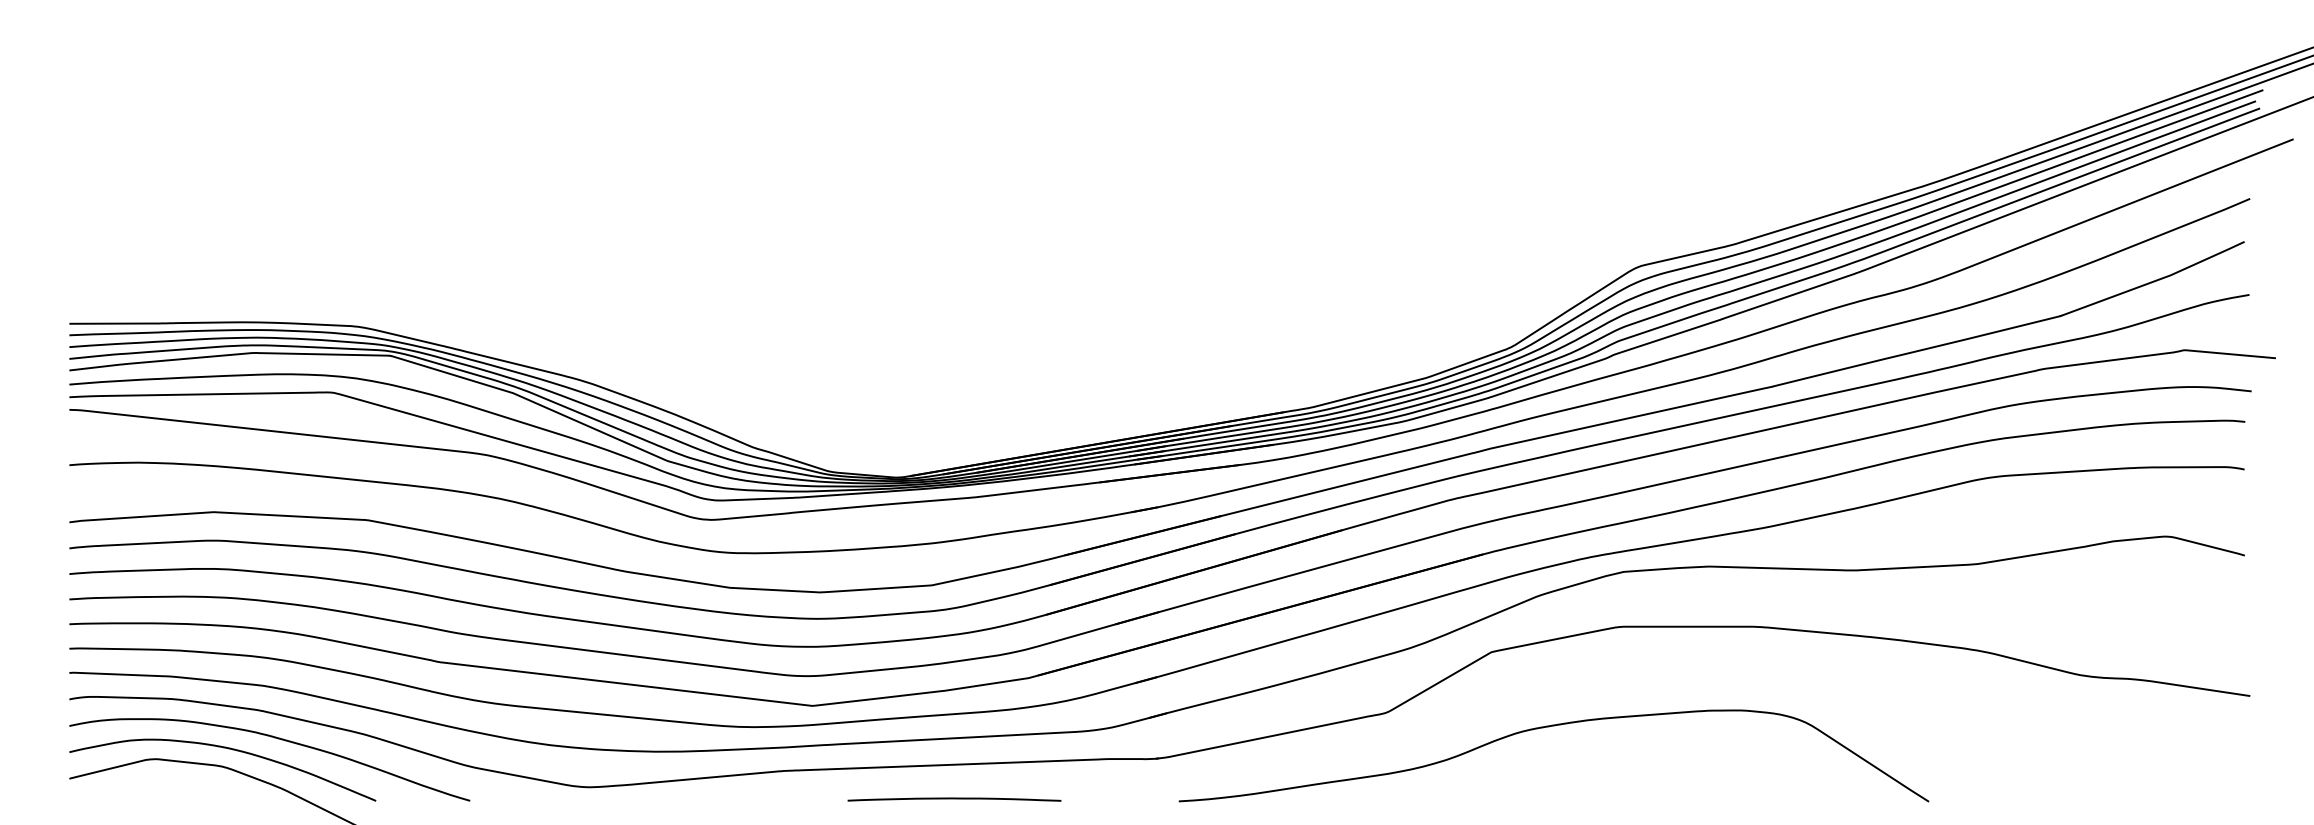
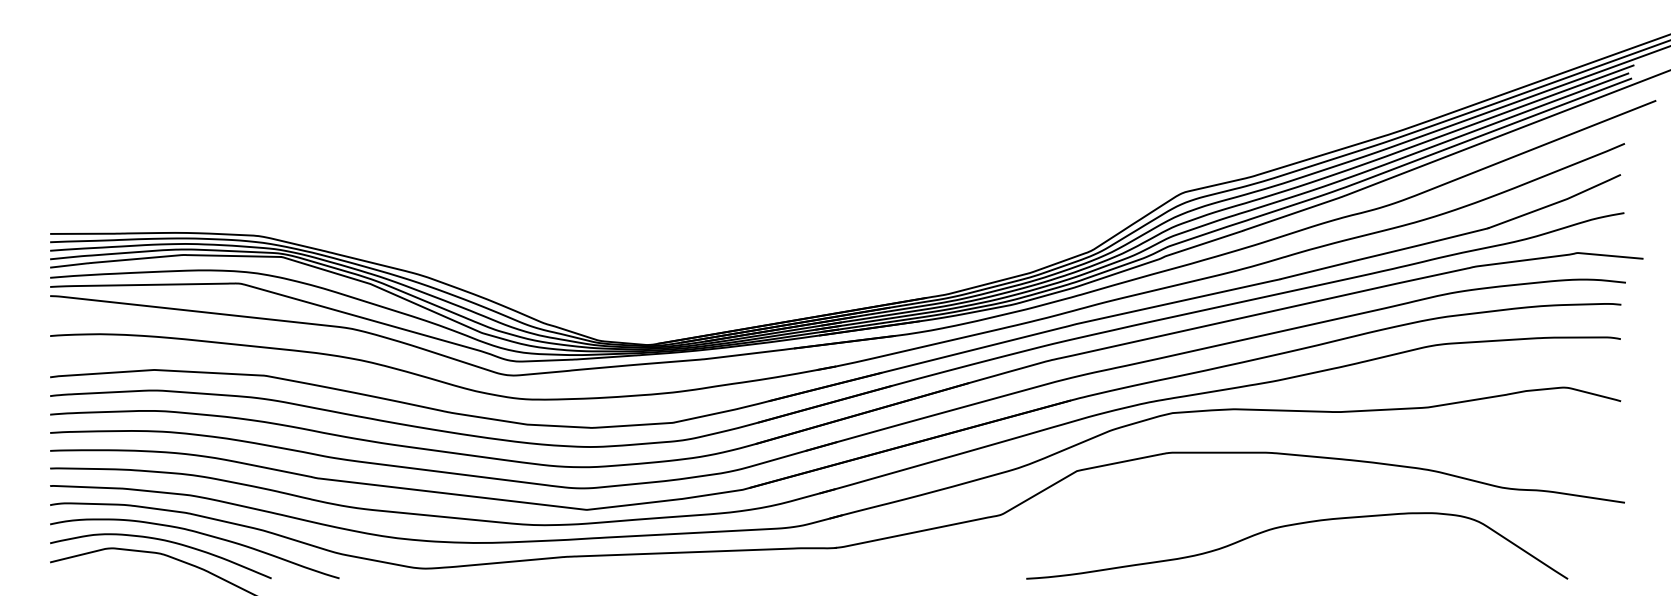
curve: (1551, 727) -> (1295, 525), moved
curve: (954, 799) -> (689, 577), removed

